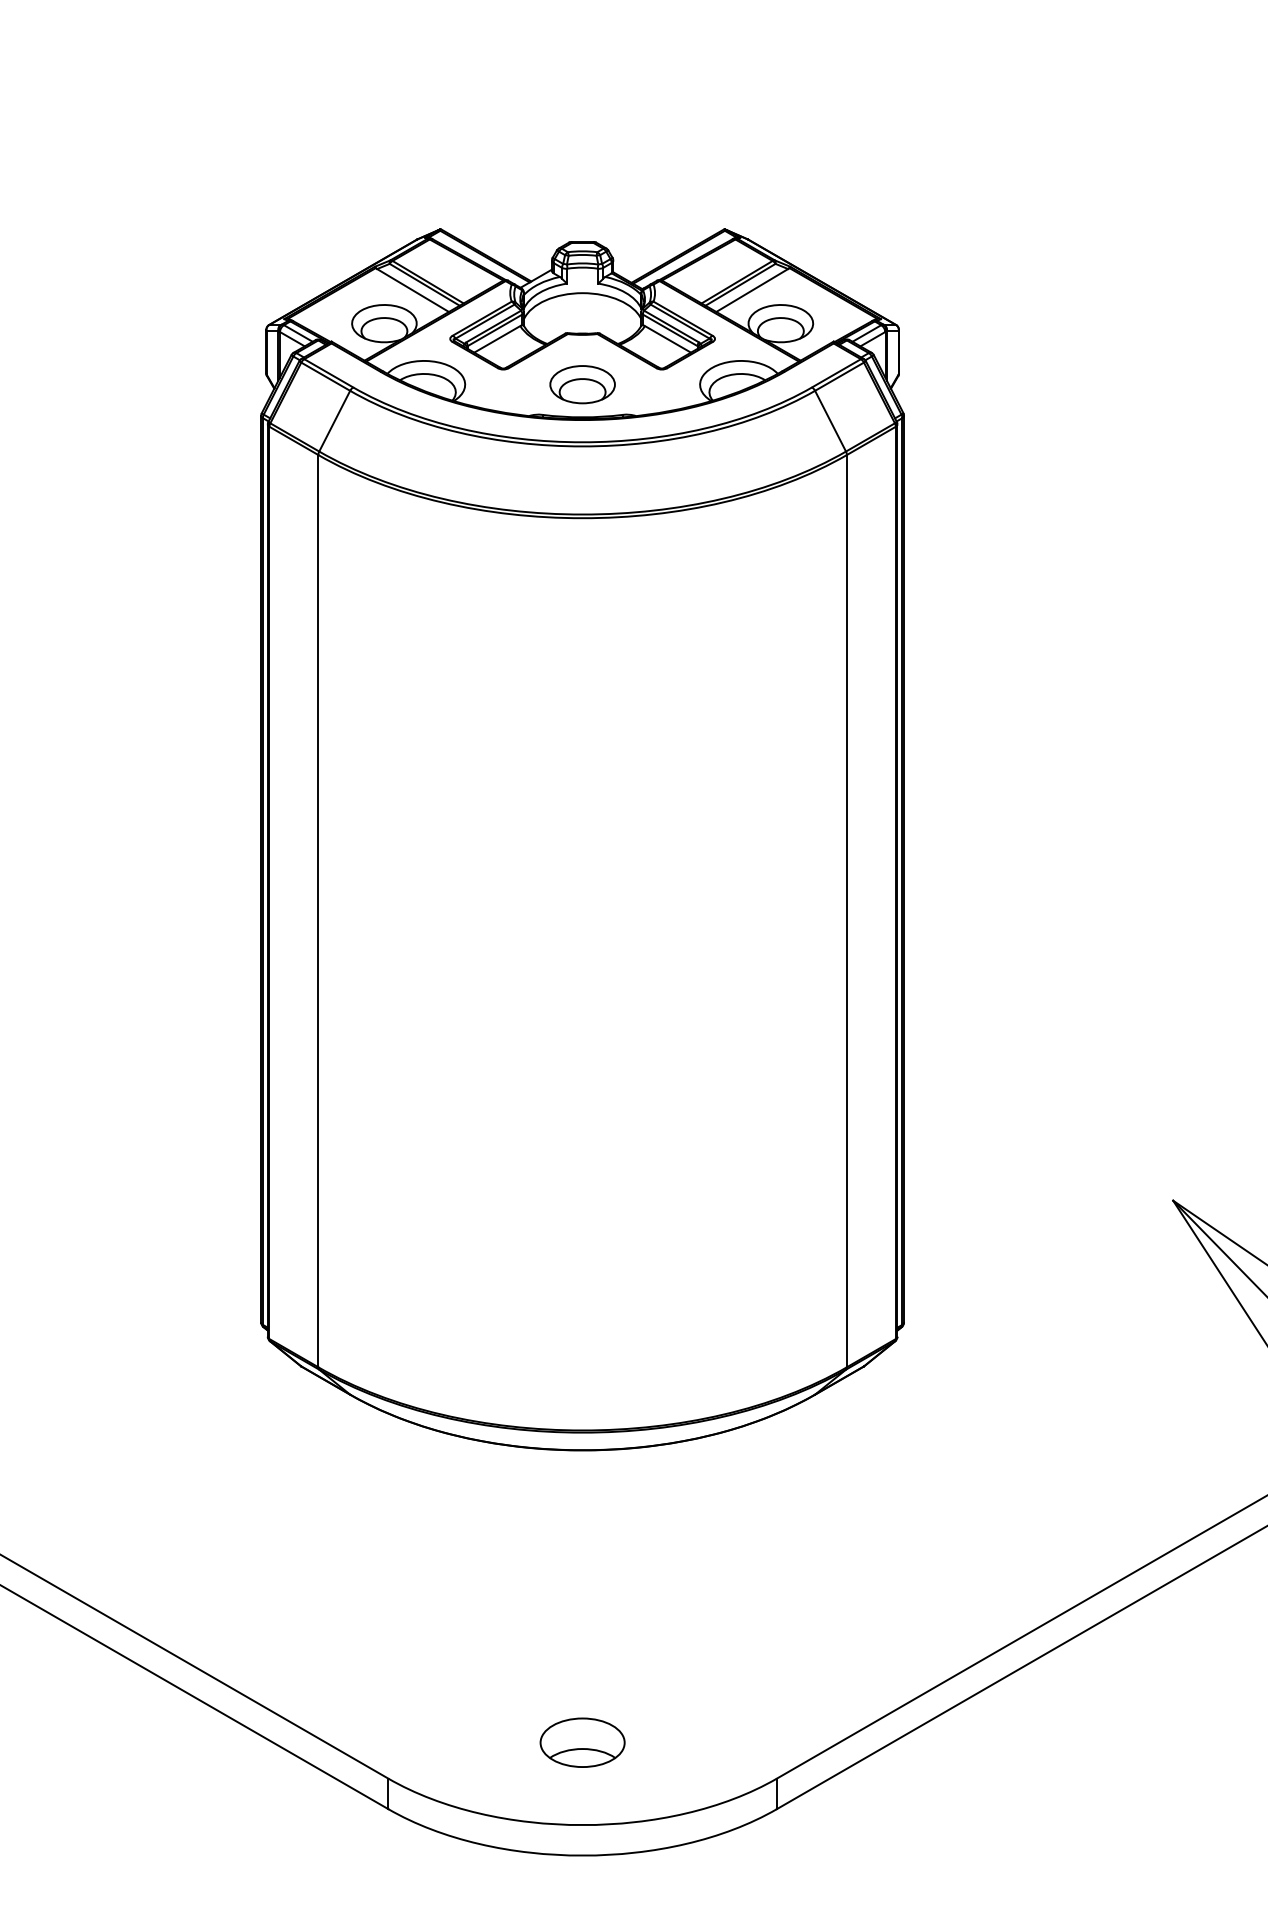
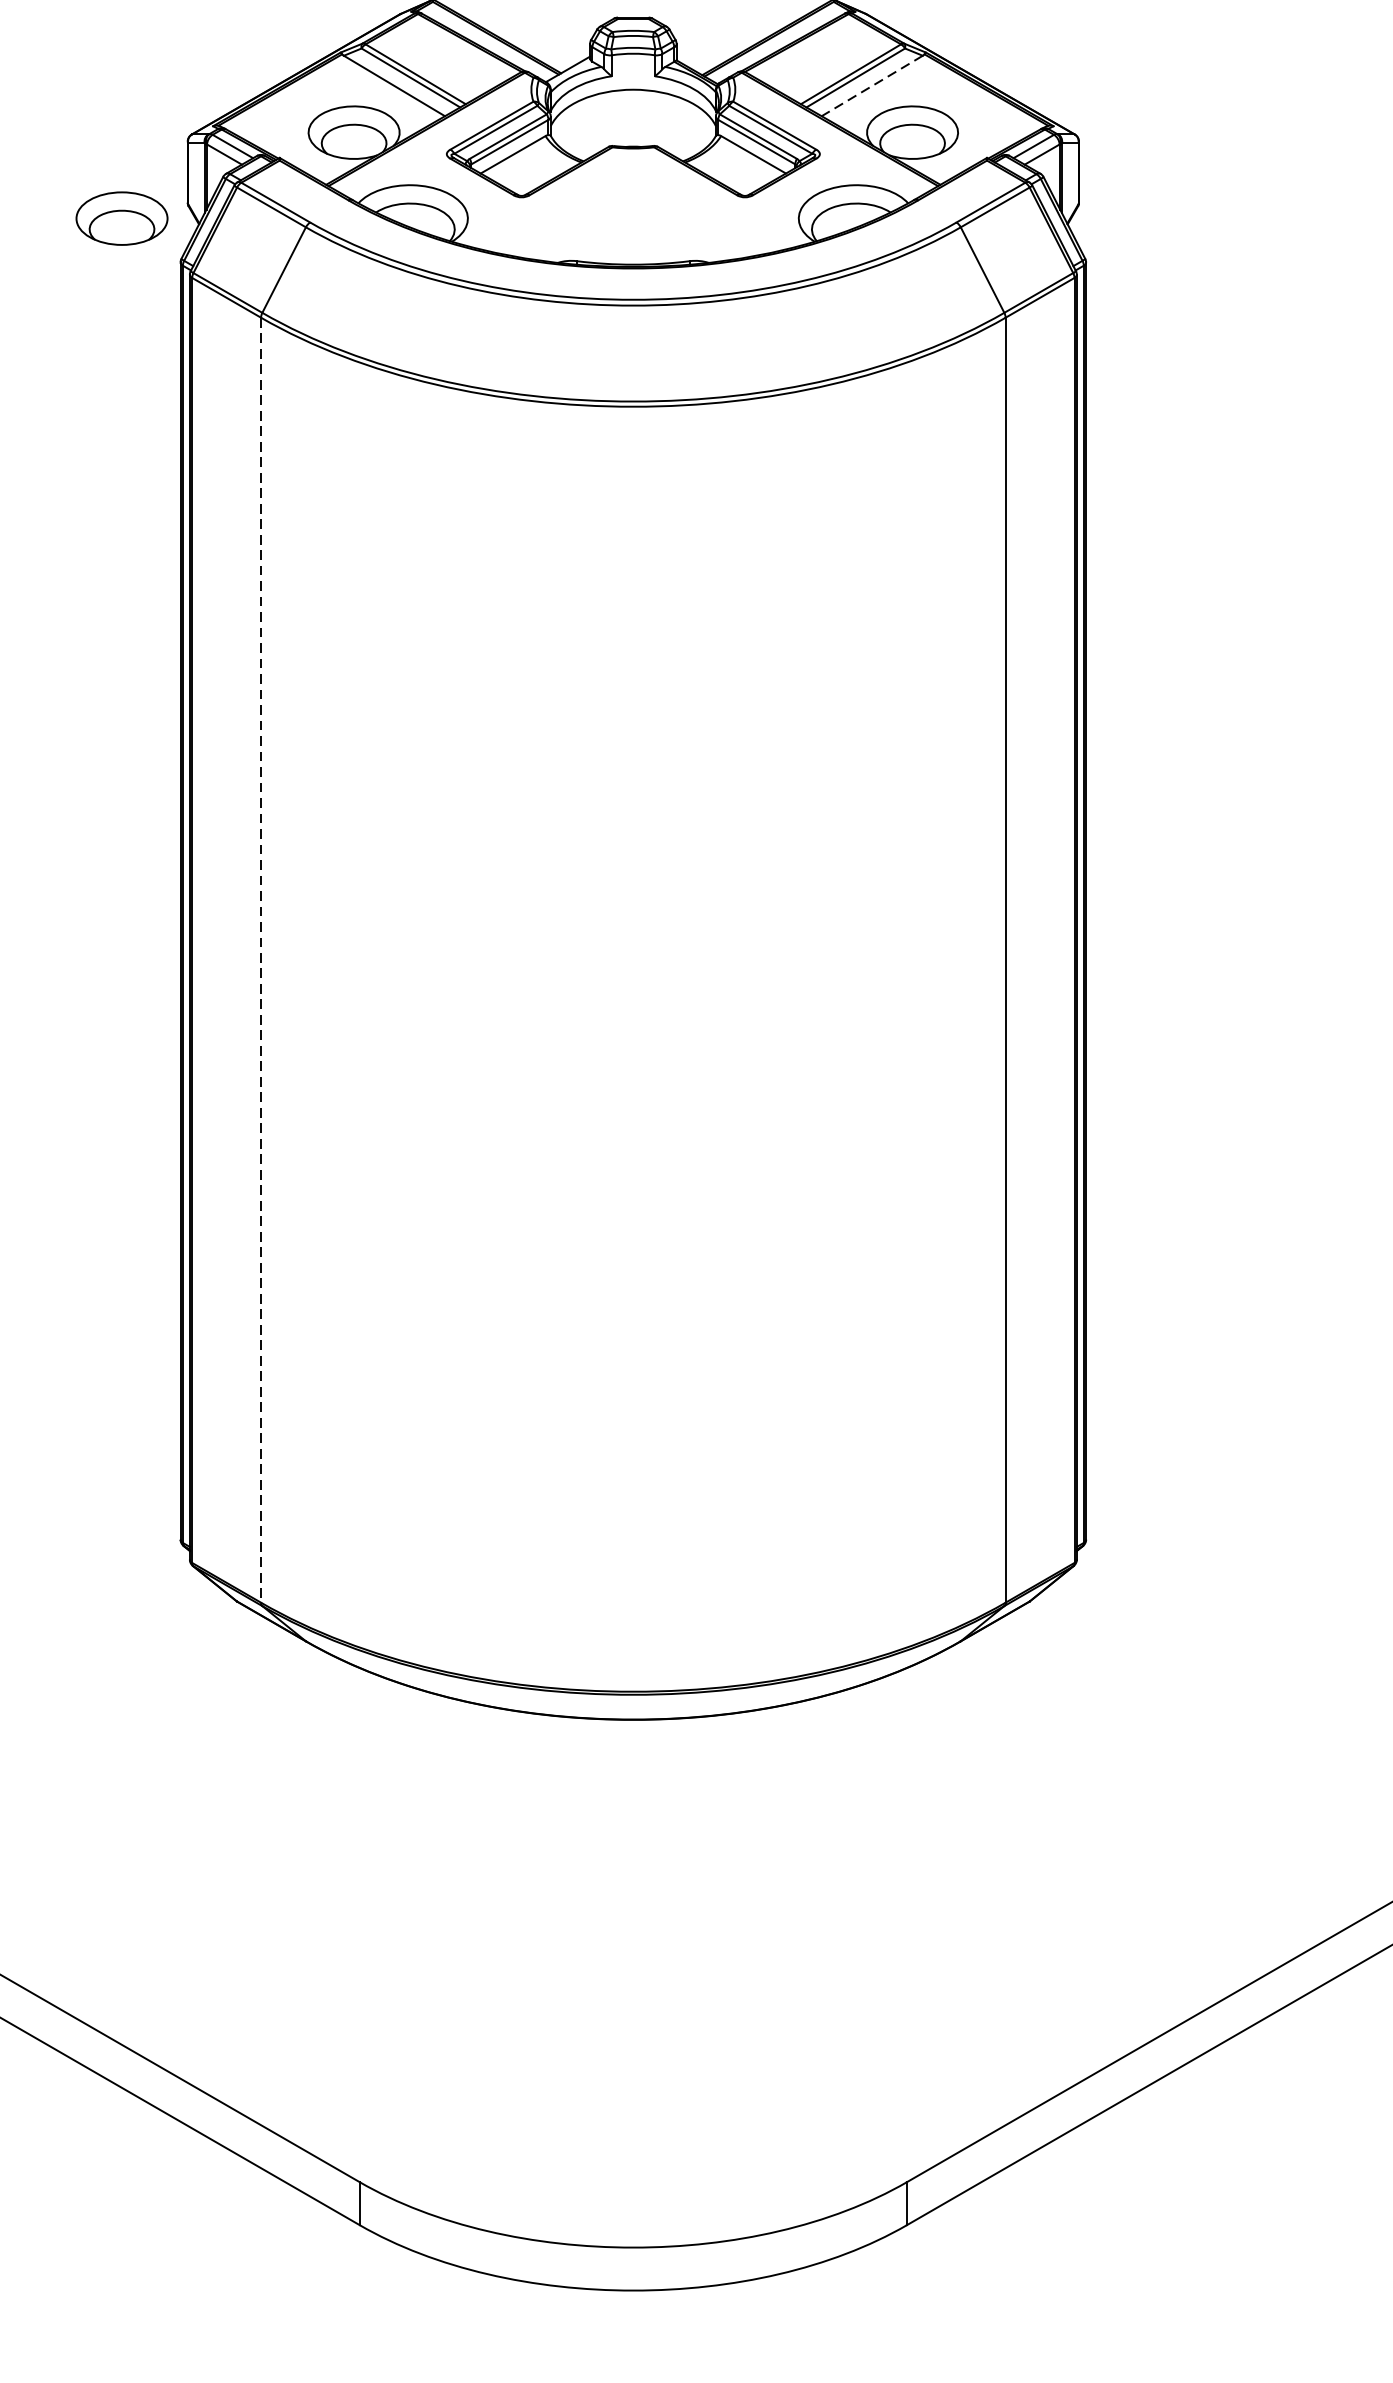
line: (752, 290) -> (872, 85), solid -> dashed
part: (582, 384) -> (121, 218), moved
line: (318, 911) -> (261, 960), solid -> dashed
part: (582, 1742) -> (633, 2131), removed

